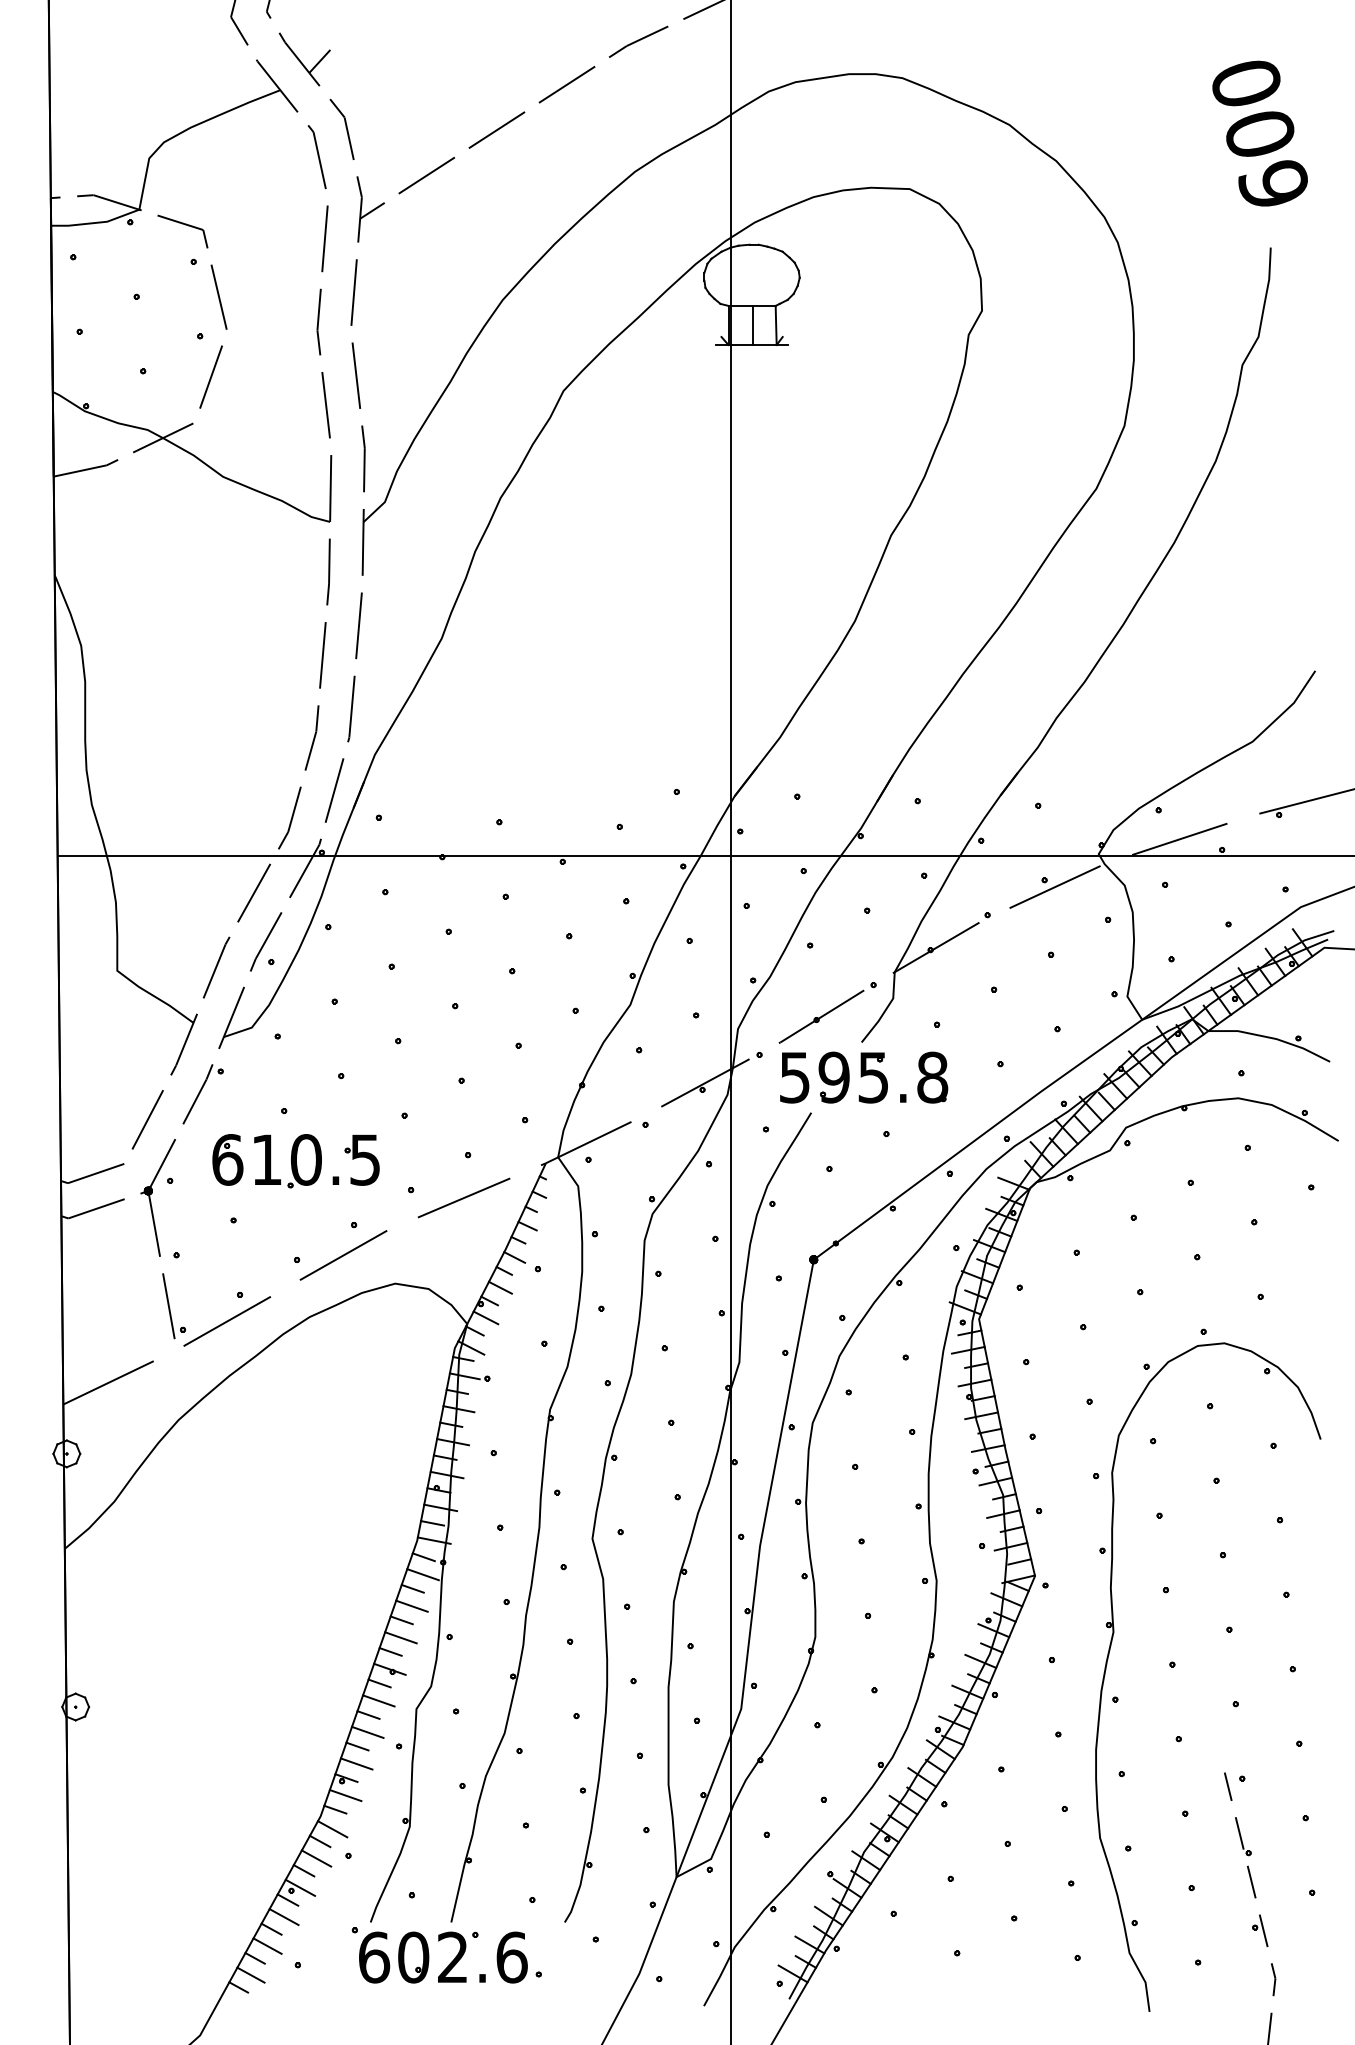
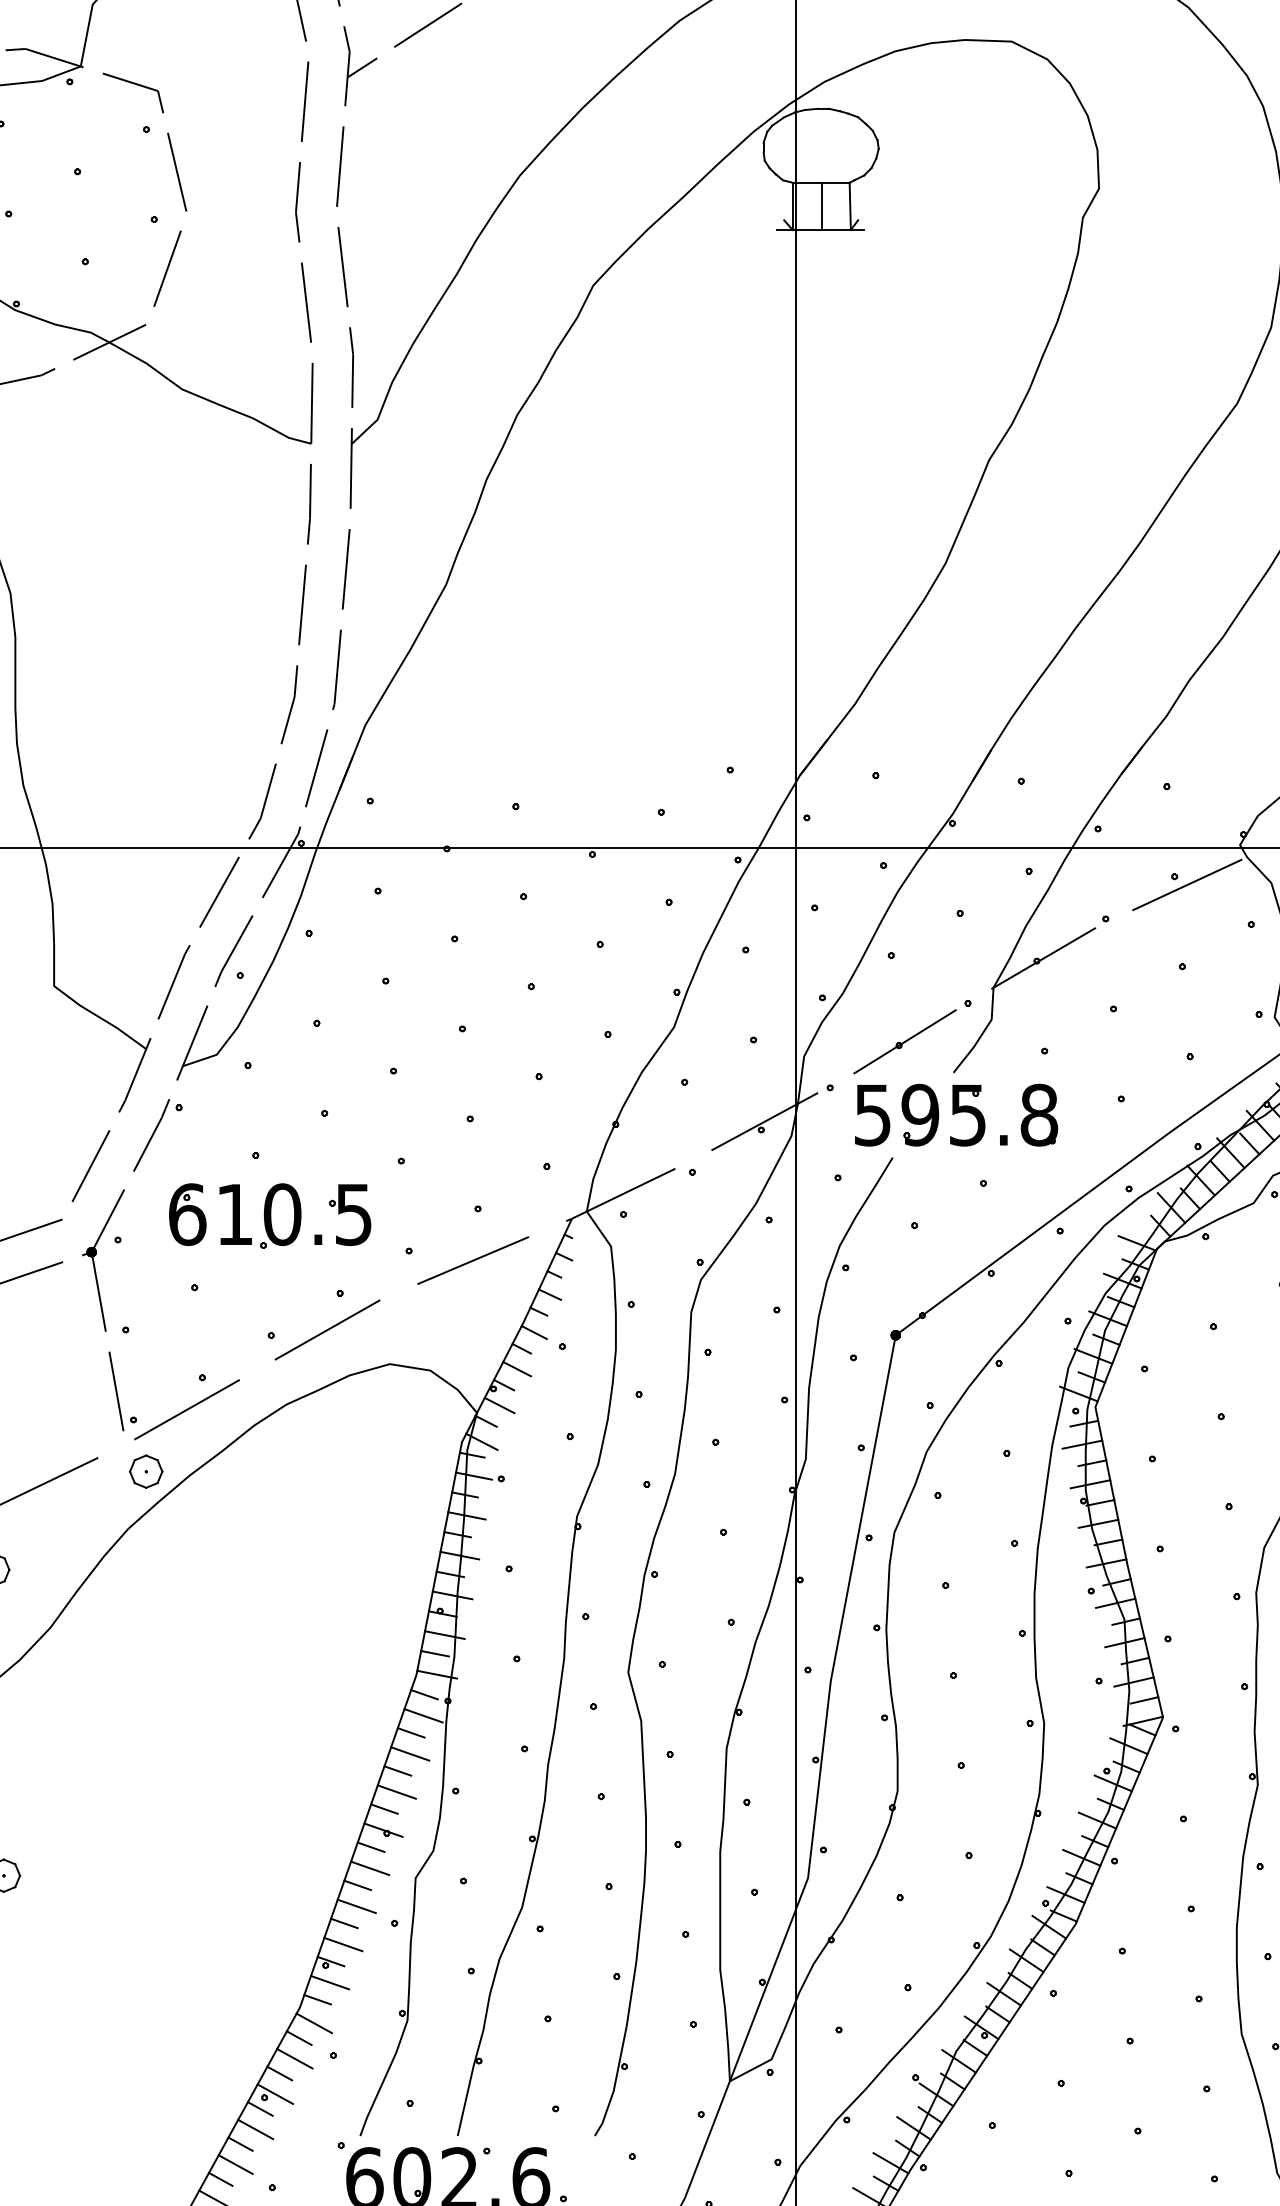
part: (193, 1372) -> (146, 1471), added

